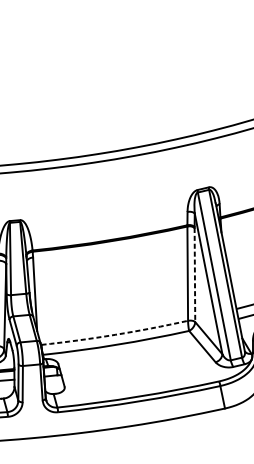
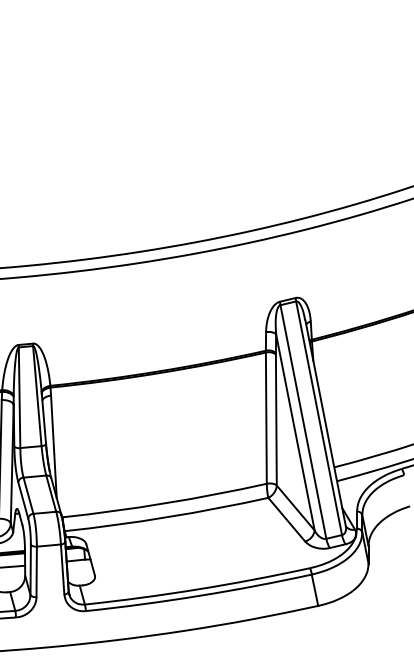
line: (195, 275) -> (276, 420), dashed -> solid
arc: (115, 334) -> (165, 503), dashed -> solid

